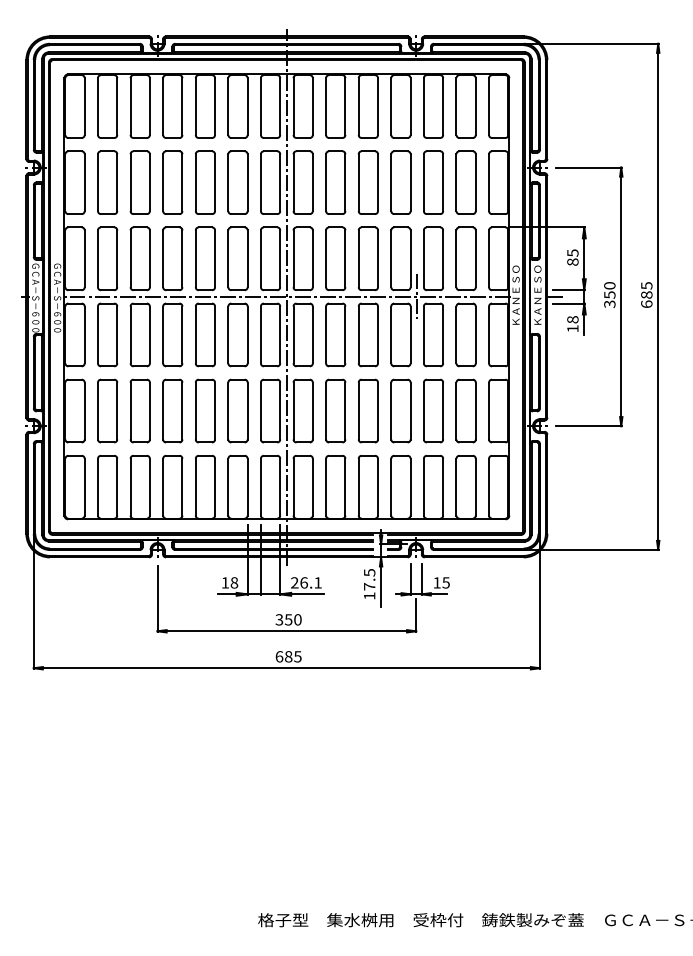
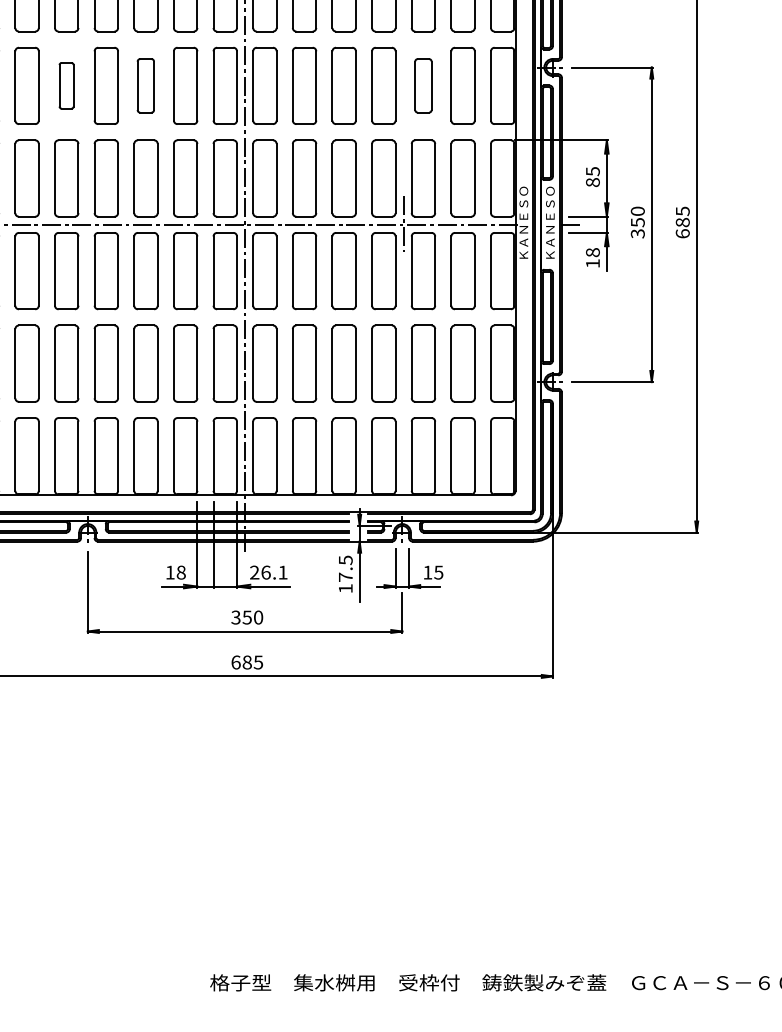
part: (139, 182) -> (65, 85), size x0.6
part: (204, 182) -> (144, 85), size x0.7
part: (433, 182) -> (423, 85), size x0.7

